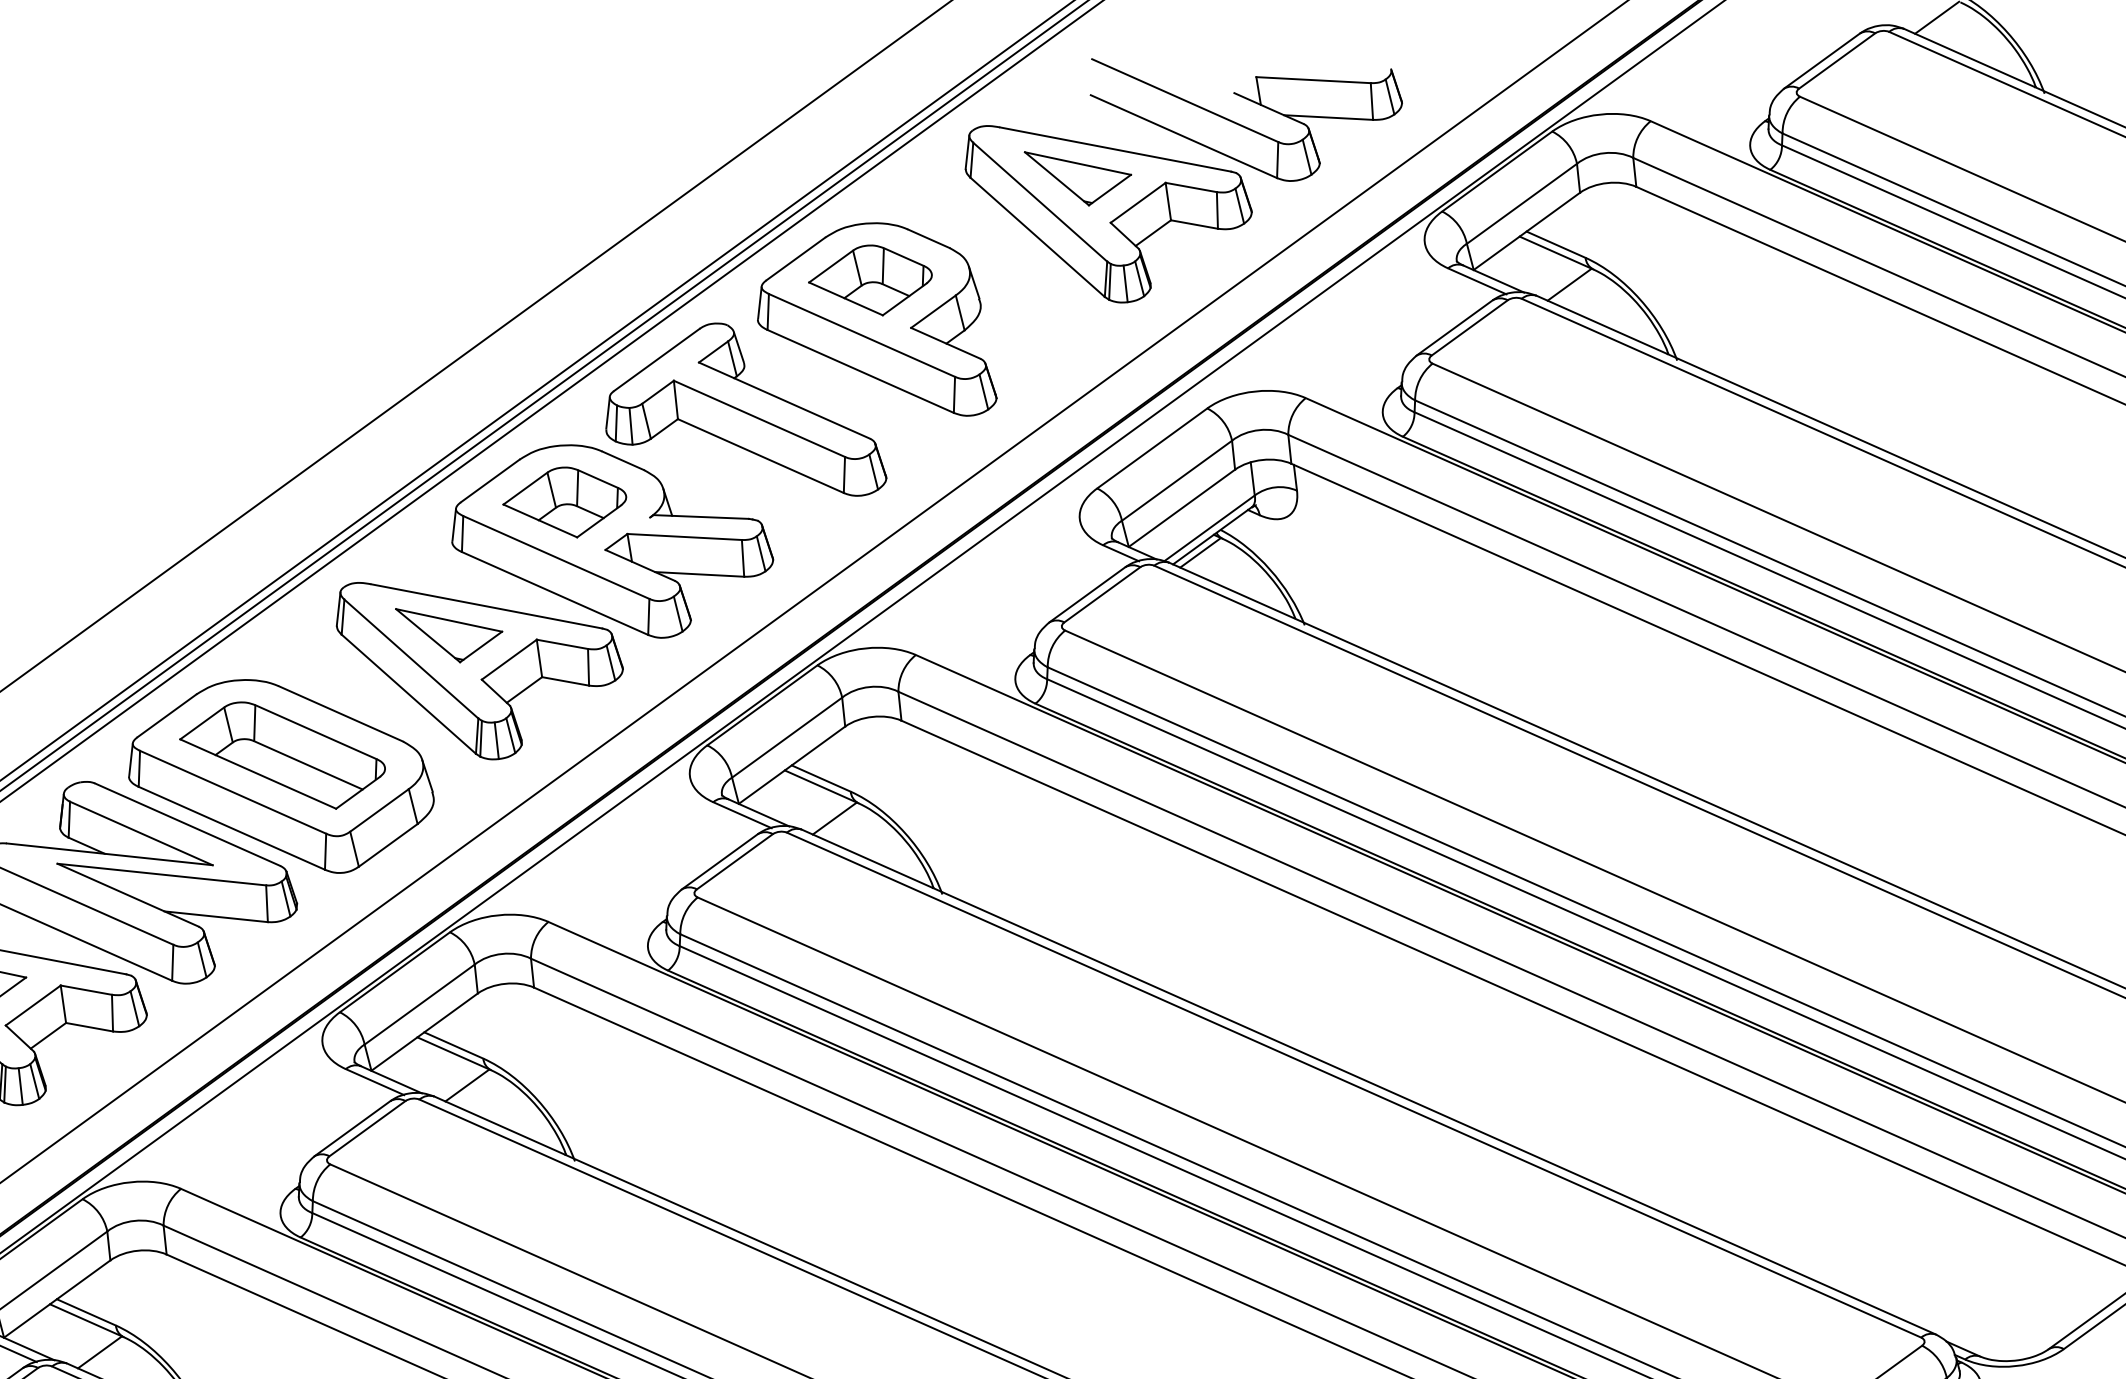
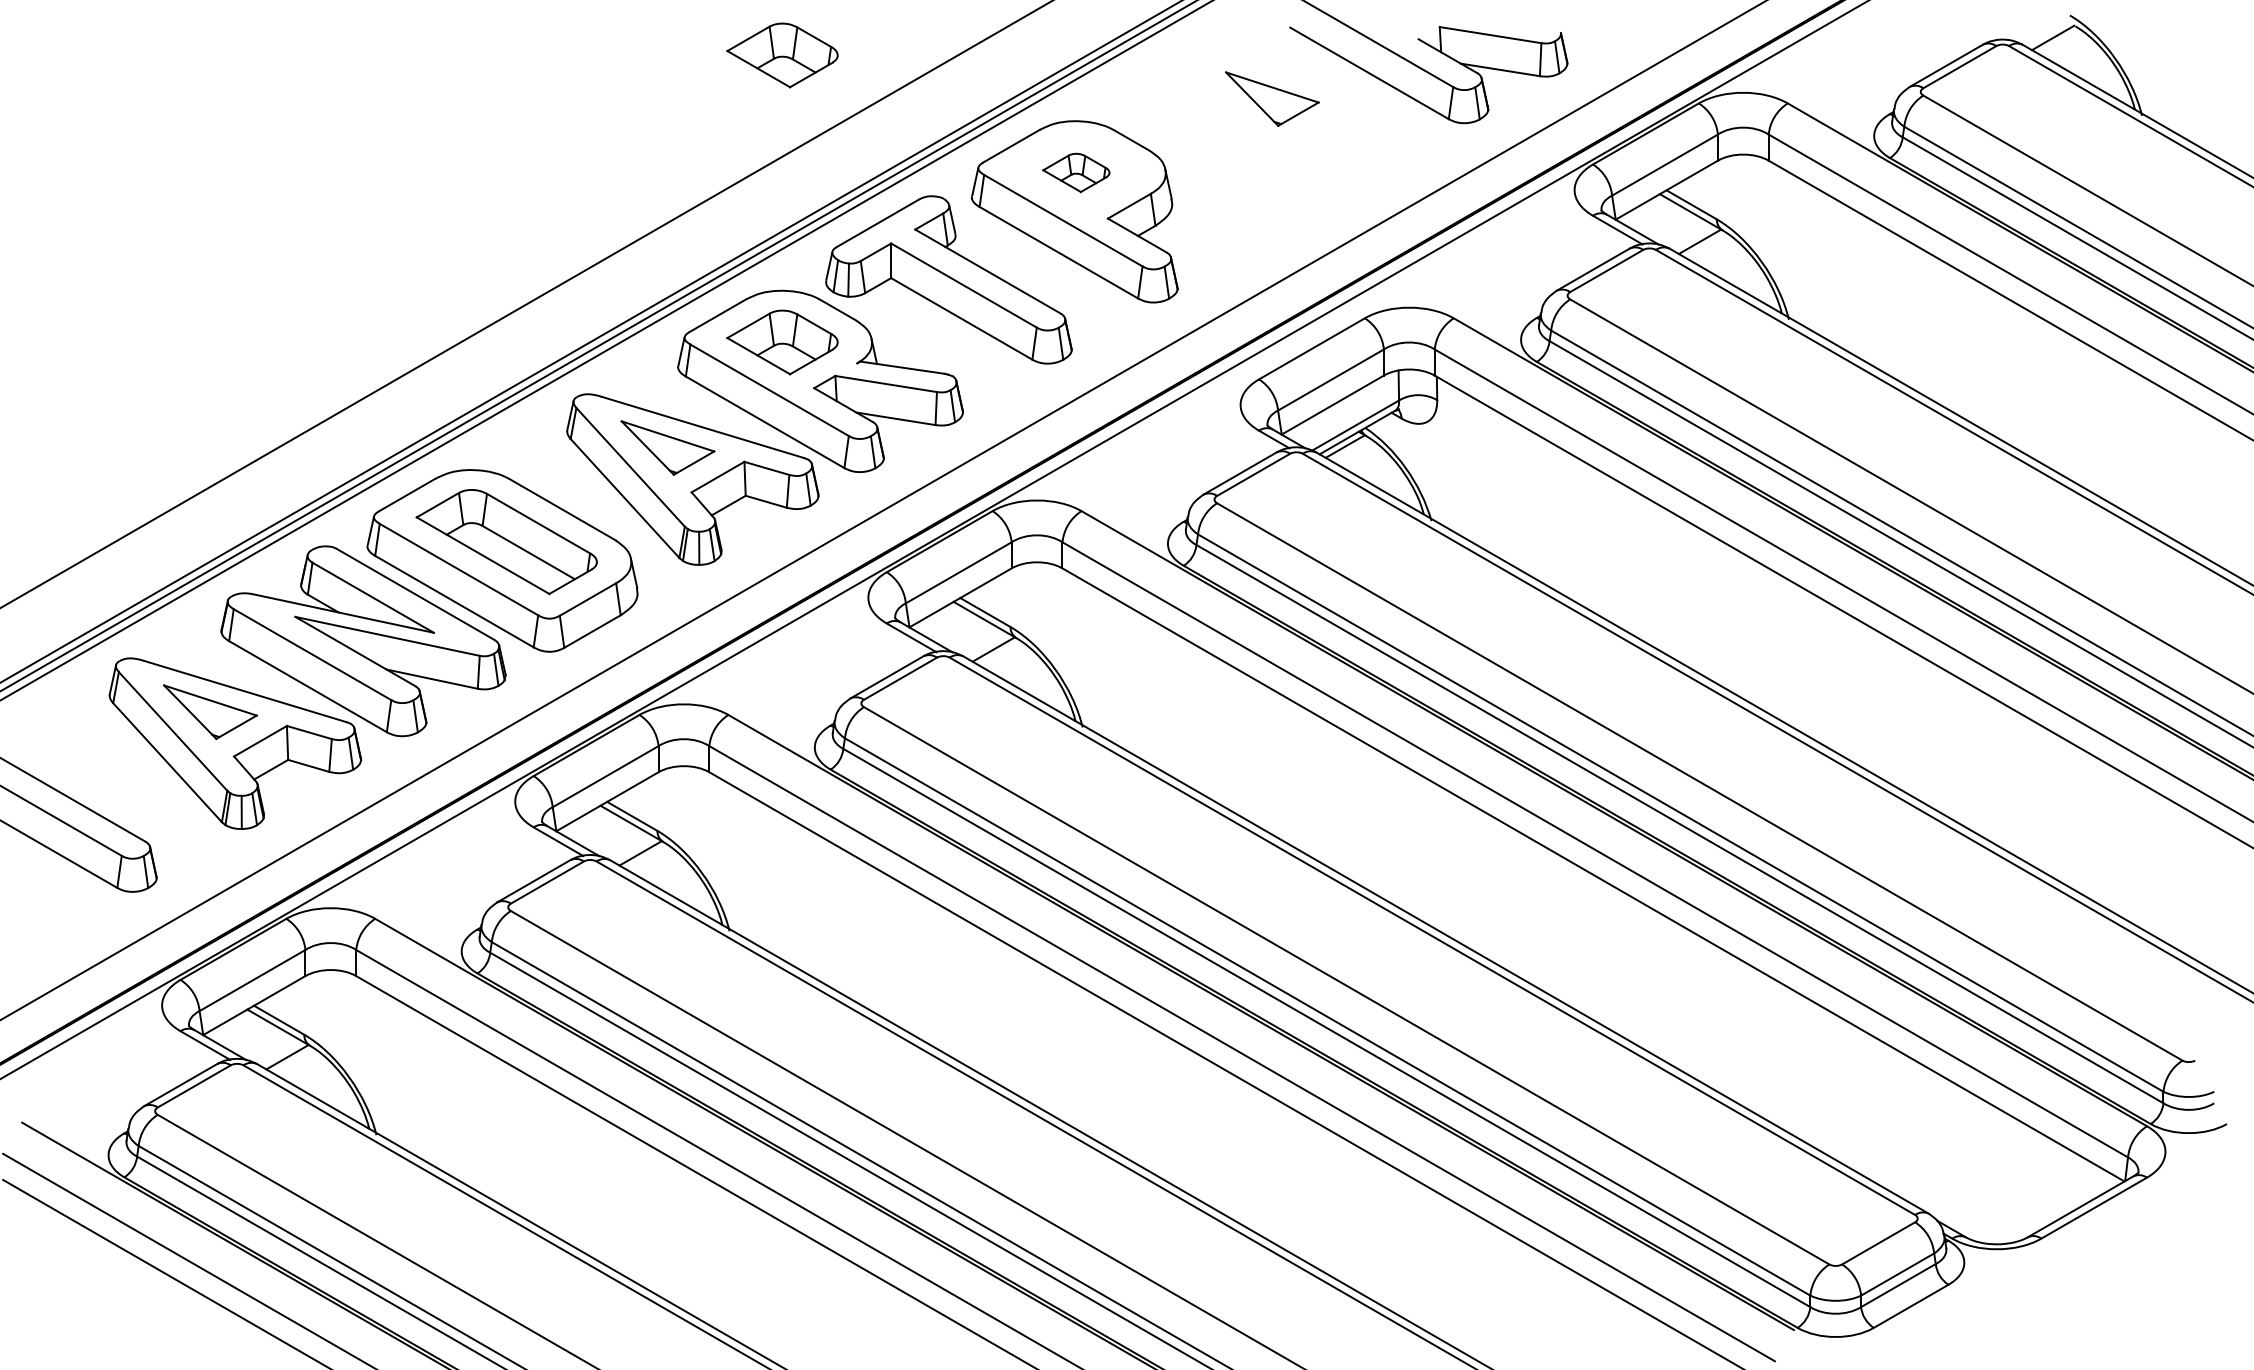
part: (531, 185) -> (782, 55), added
part: (1109, 208) -> (1296, 130), removed
part: (870, 280) -> (1076, 172), size x0.6

